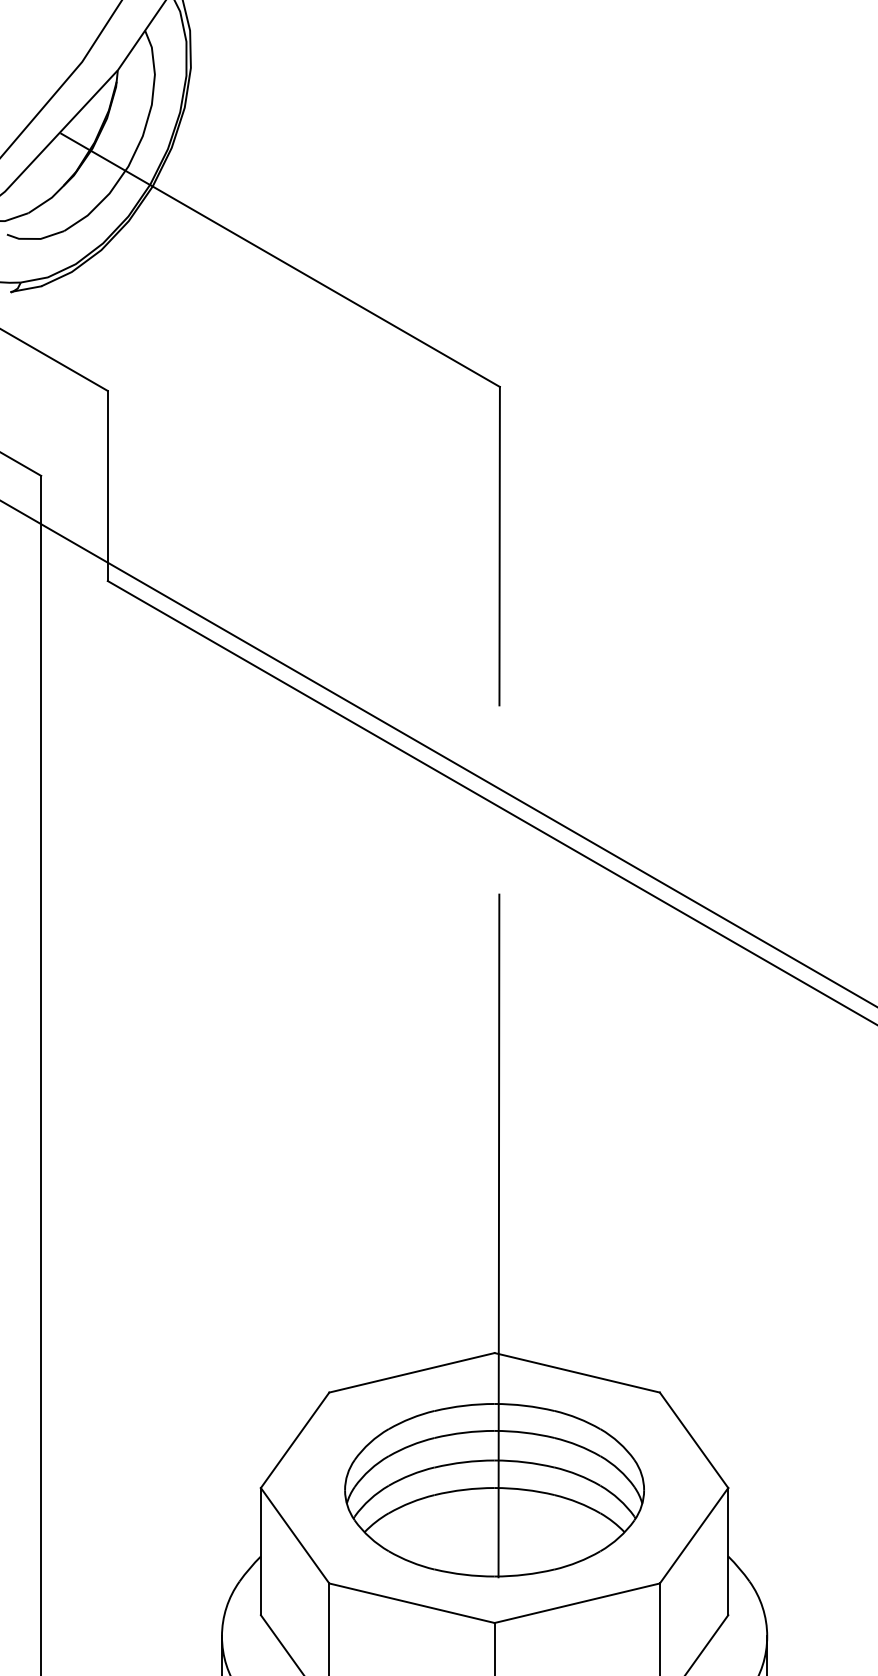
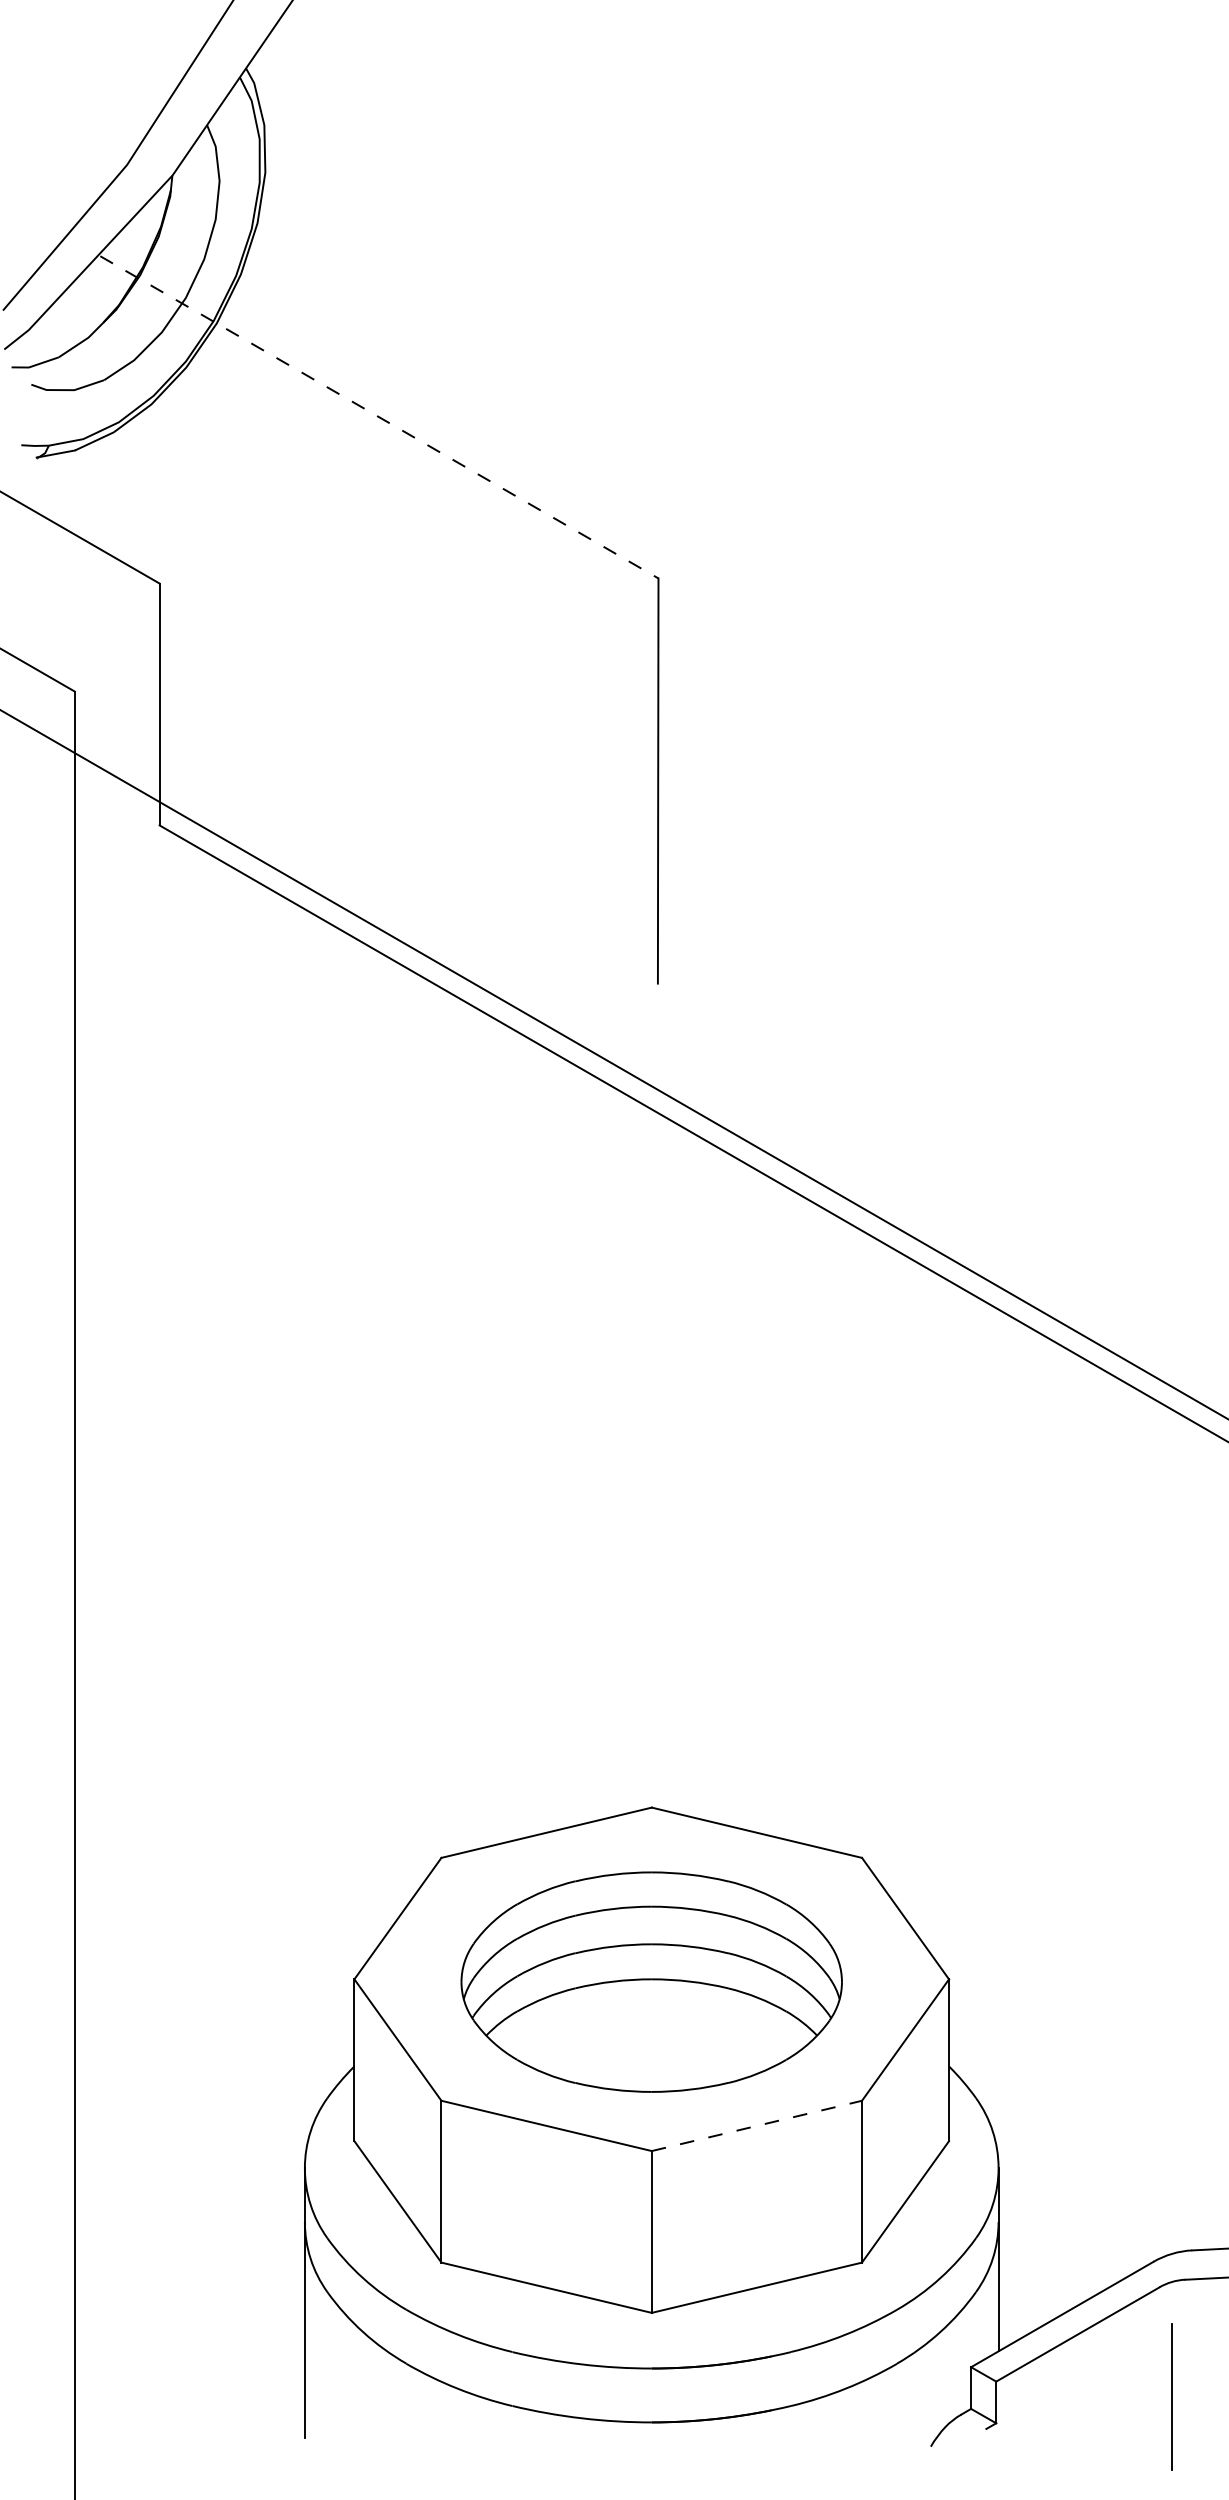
line: (280, 260) -> (379, 417), solid -> dashed
line: (498, 1235) -> (656, 1658), removed
line: (577, 1602) -> (757, 2125), solid -> dashed

